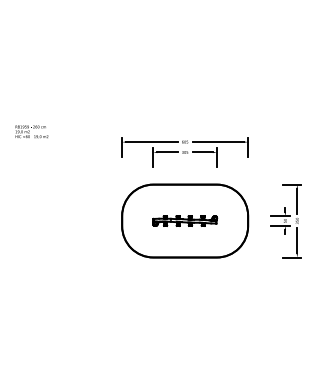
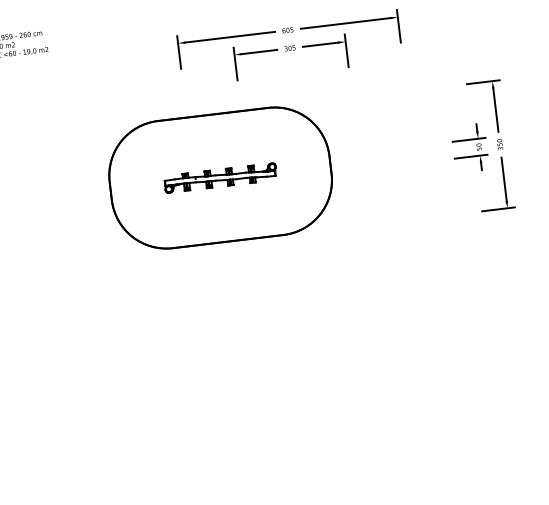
part: (185, 220) -> (221, 176), moved

